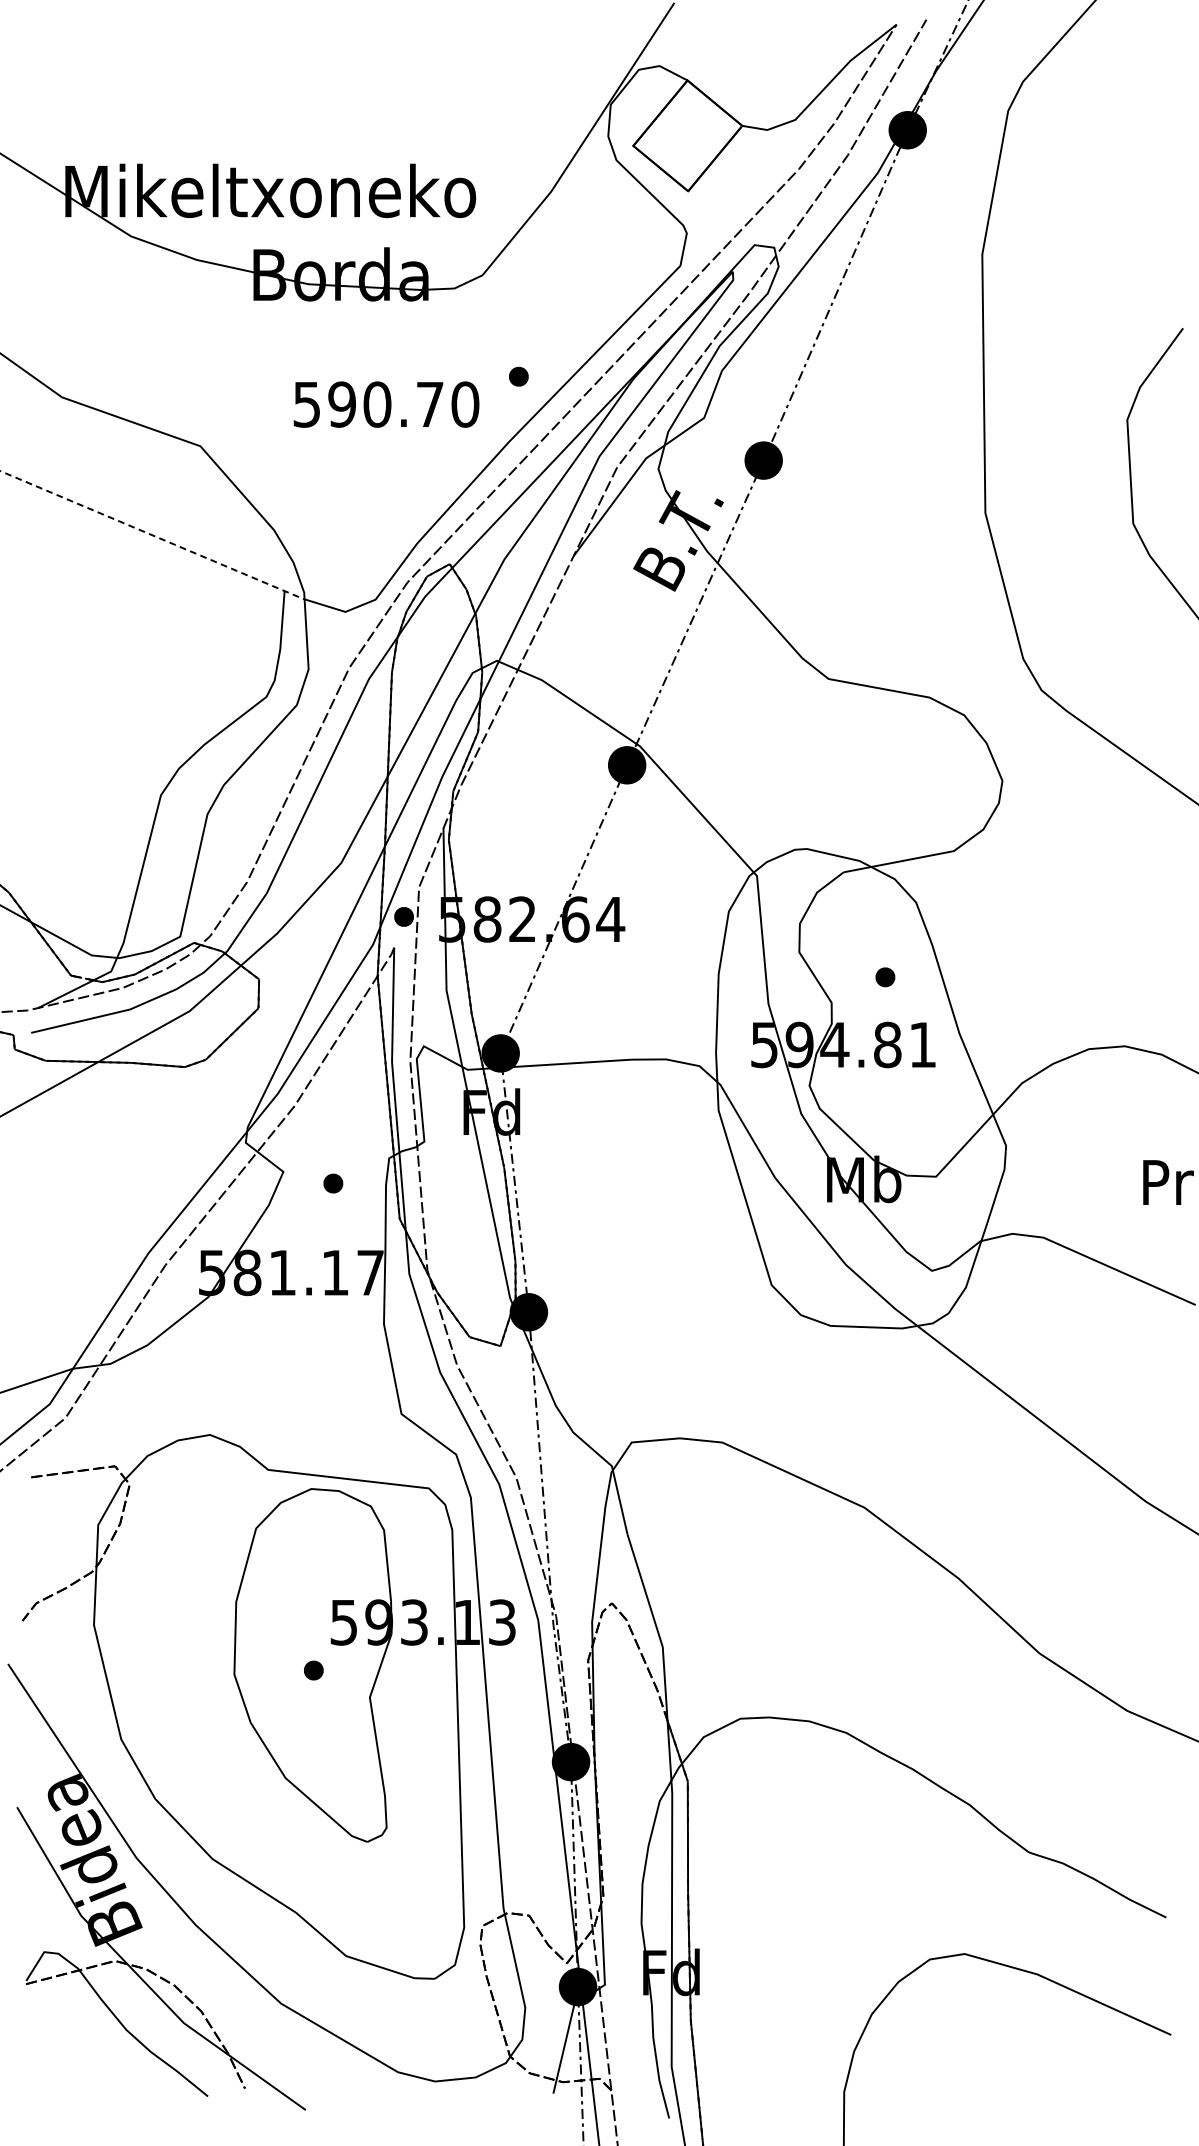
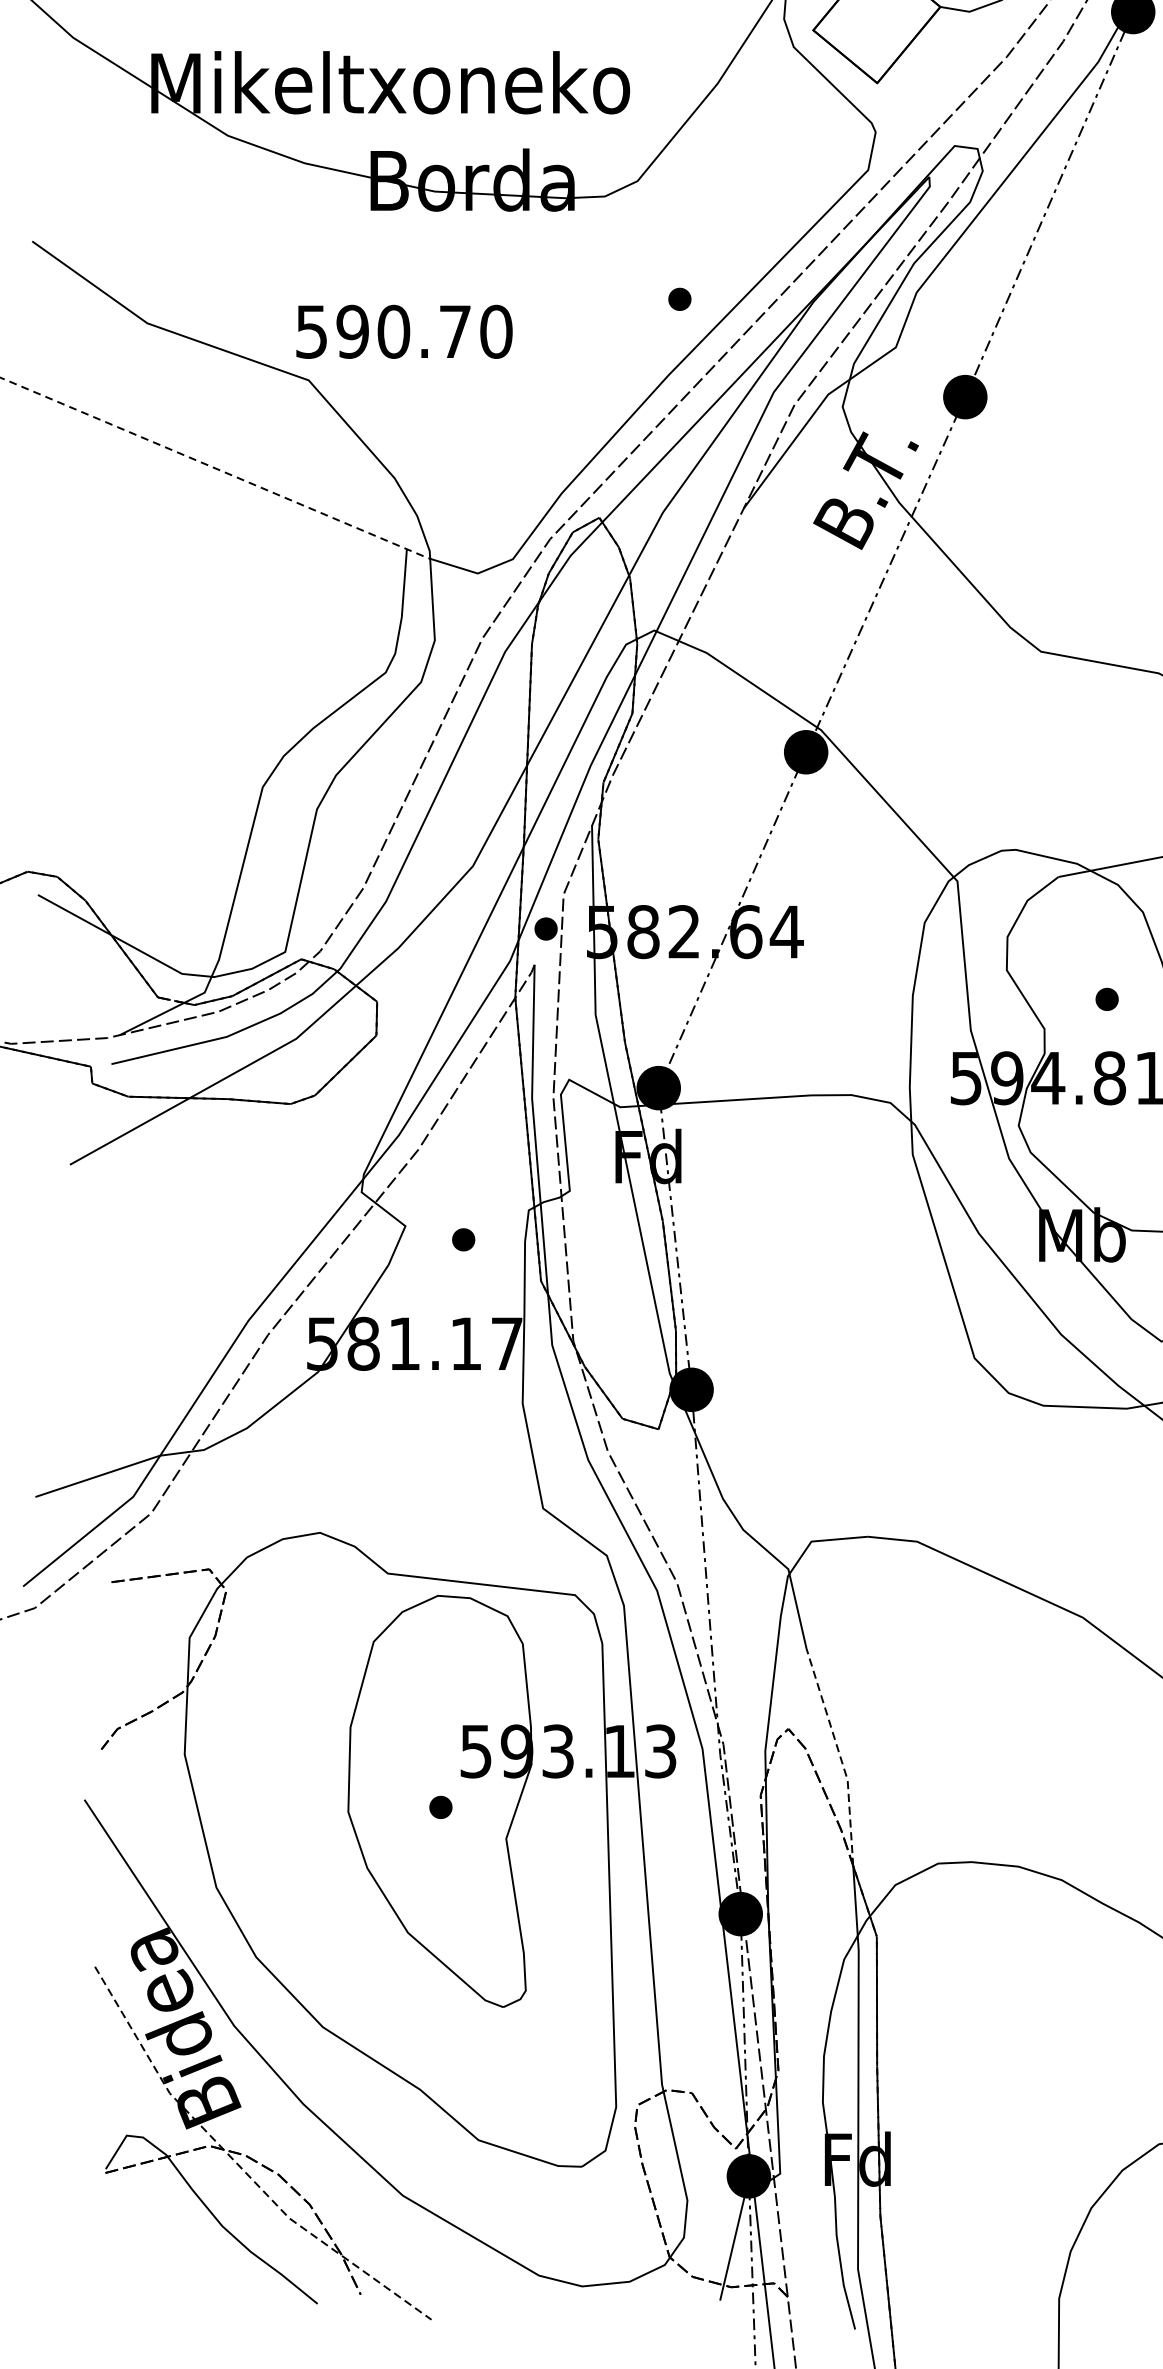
text: (386, 404) -> (404, 331), moved
line: (656, 1626) -> (840, 1756), solid -> dashed
line: (140, 1977) -> (238, 2165), solid -> dashed

